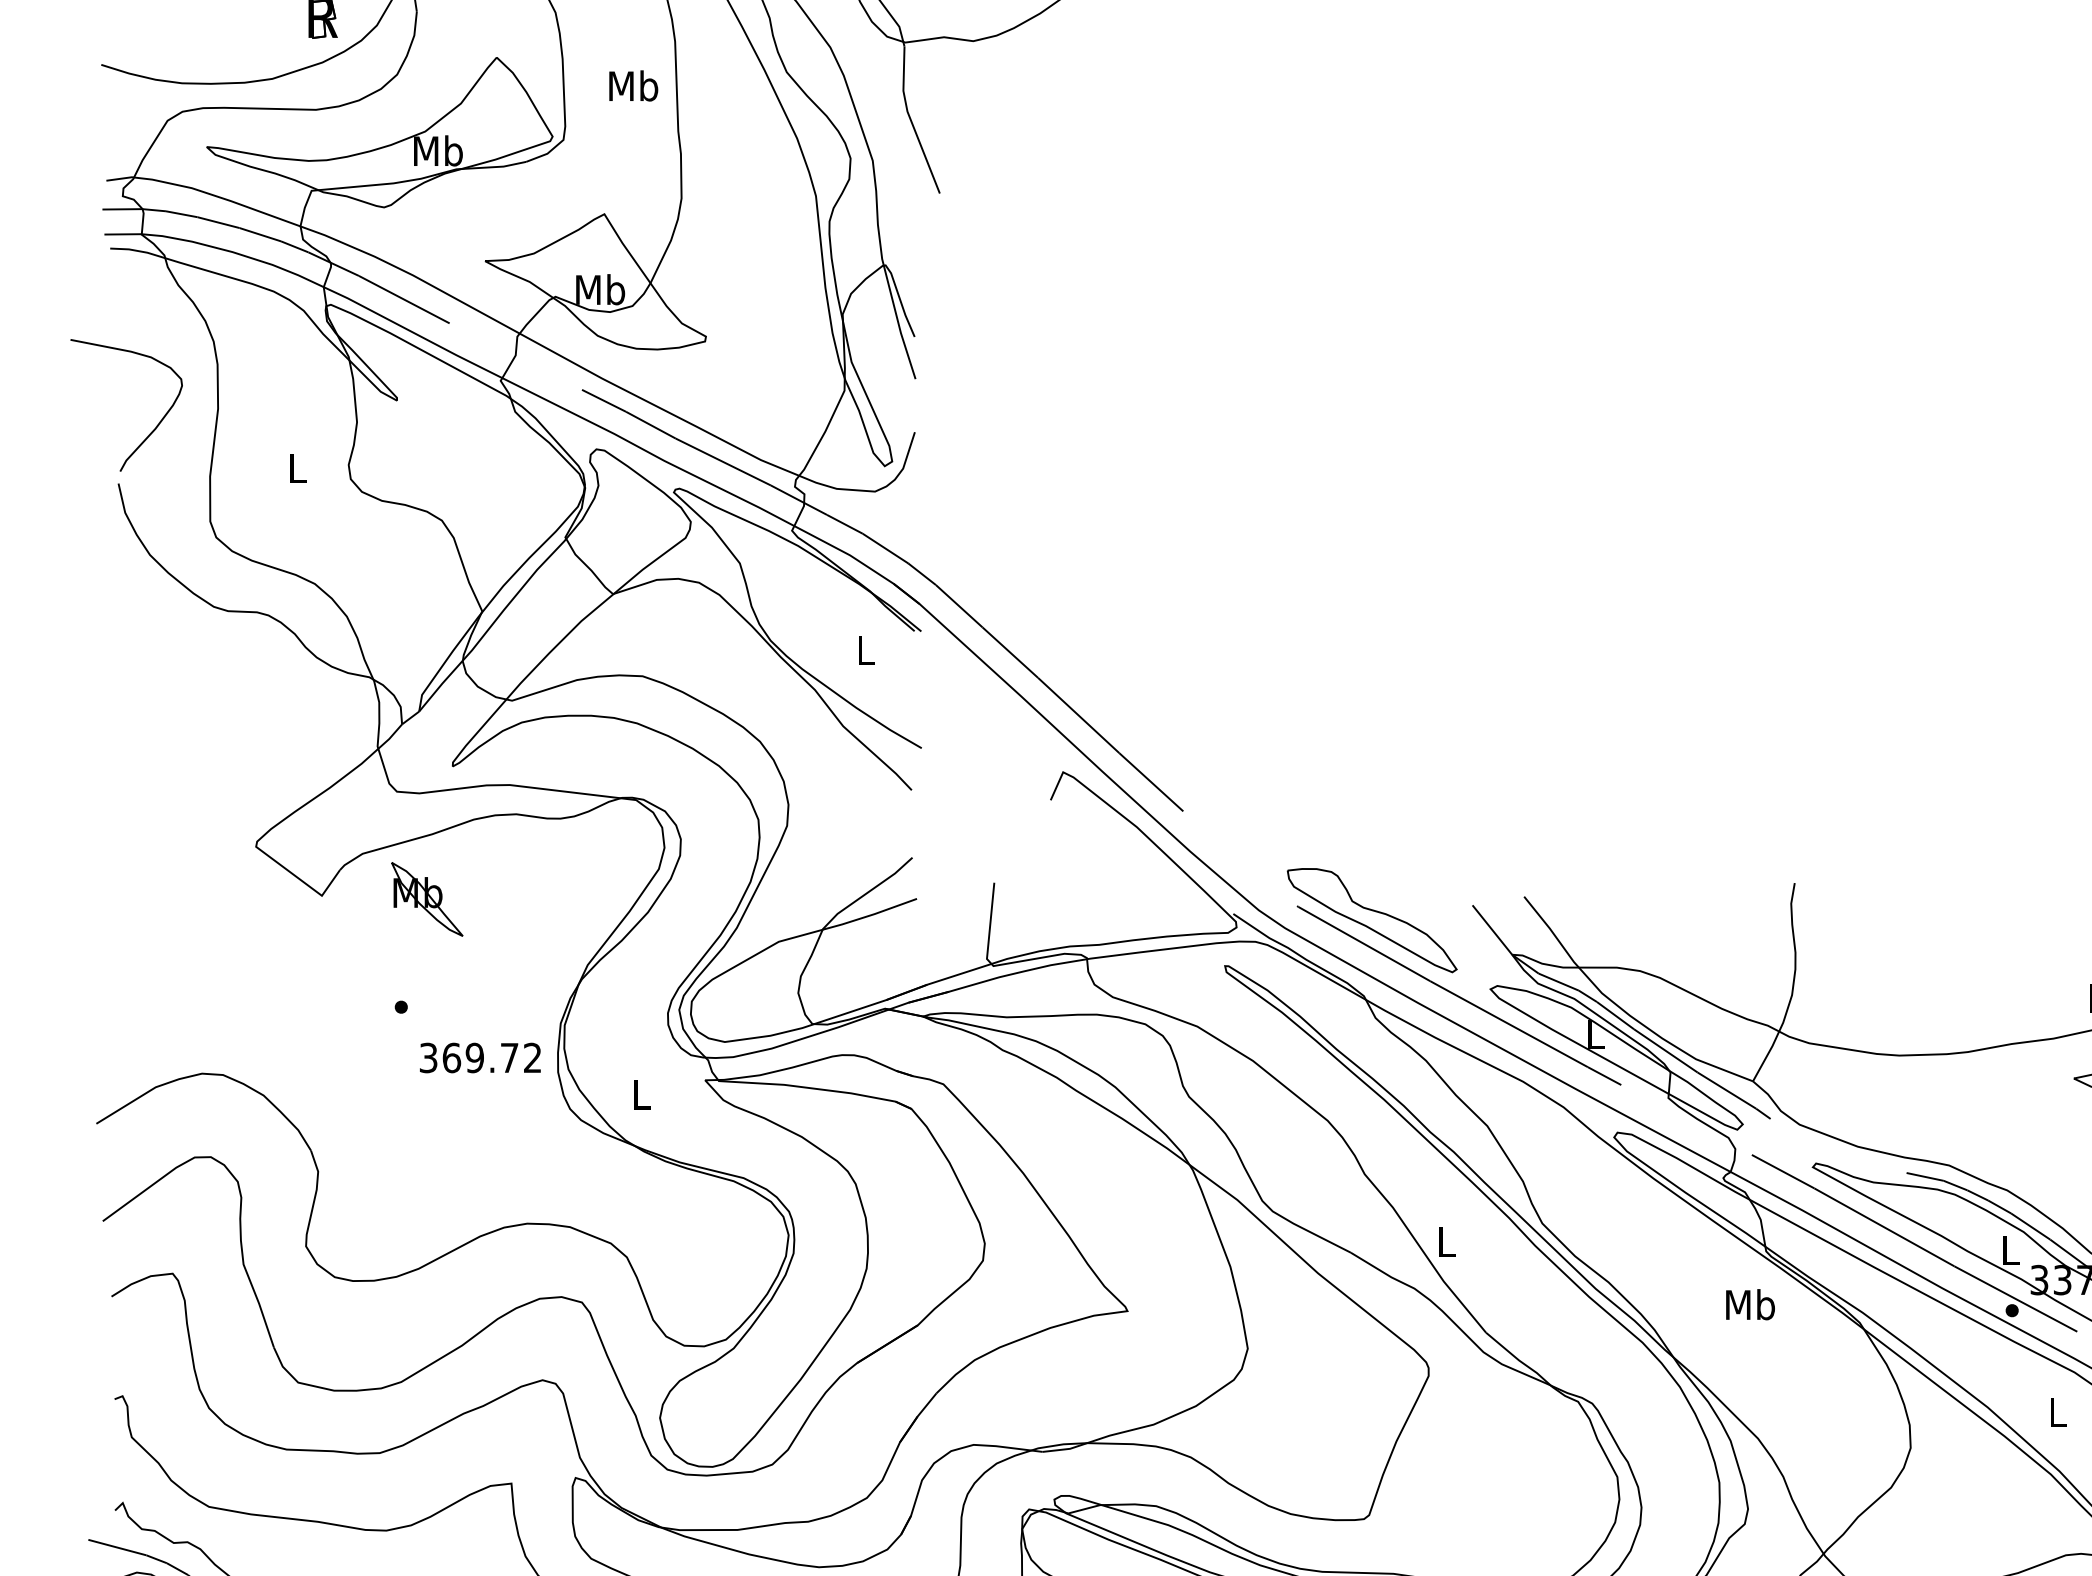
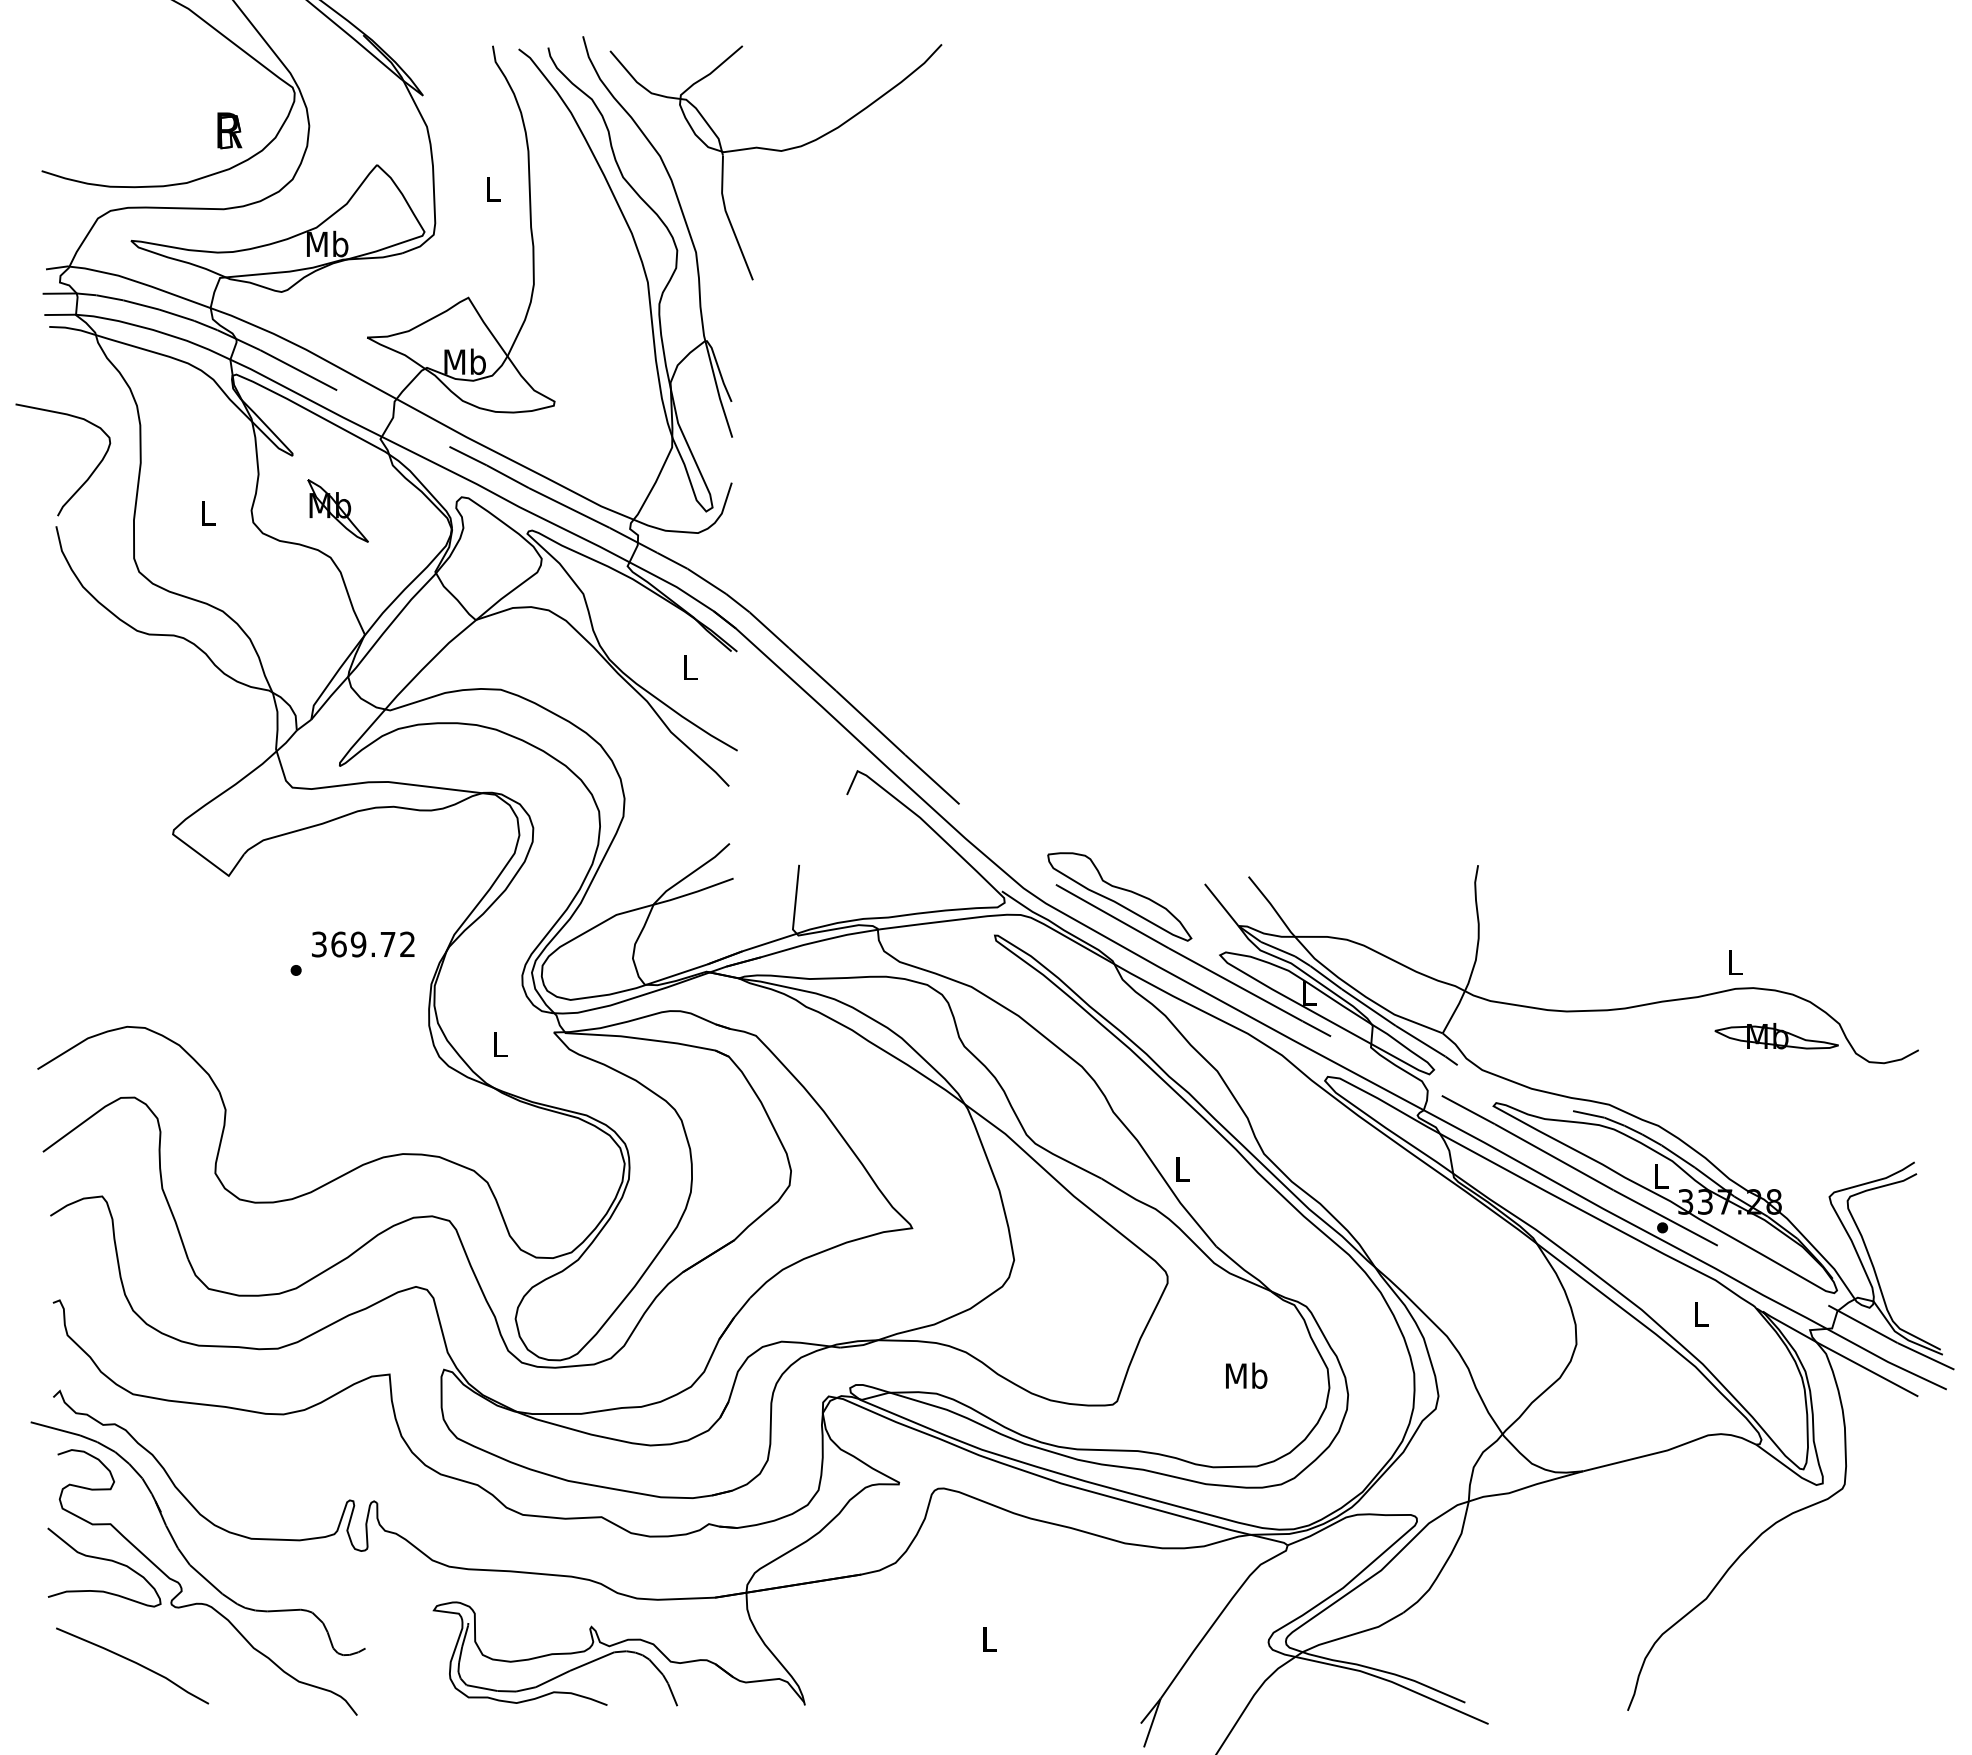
text: (633, 85) -> (493, 188), Mb -> L
part: (426, 898) -> (337, 510), moved
text: (480, 1057) -> (363, 944), moved
text: (1750, 1304) -> (1246, 1375), moved

